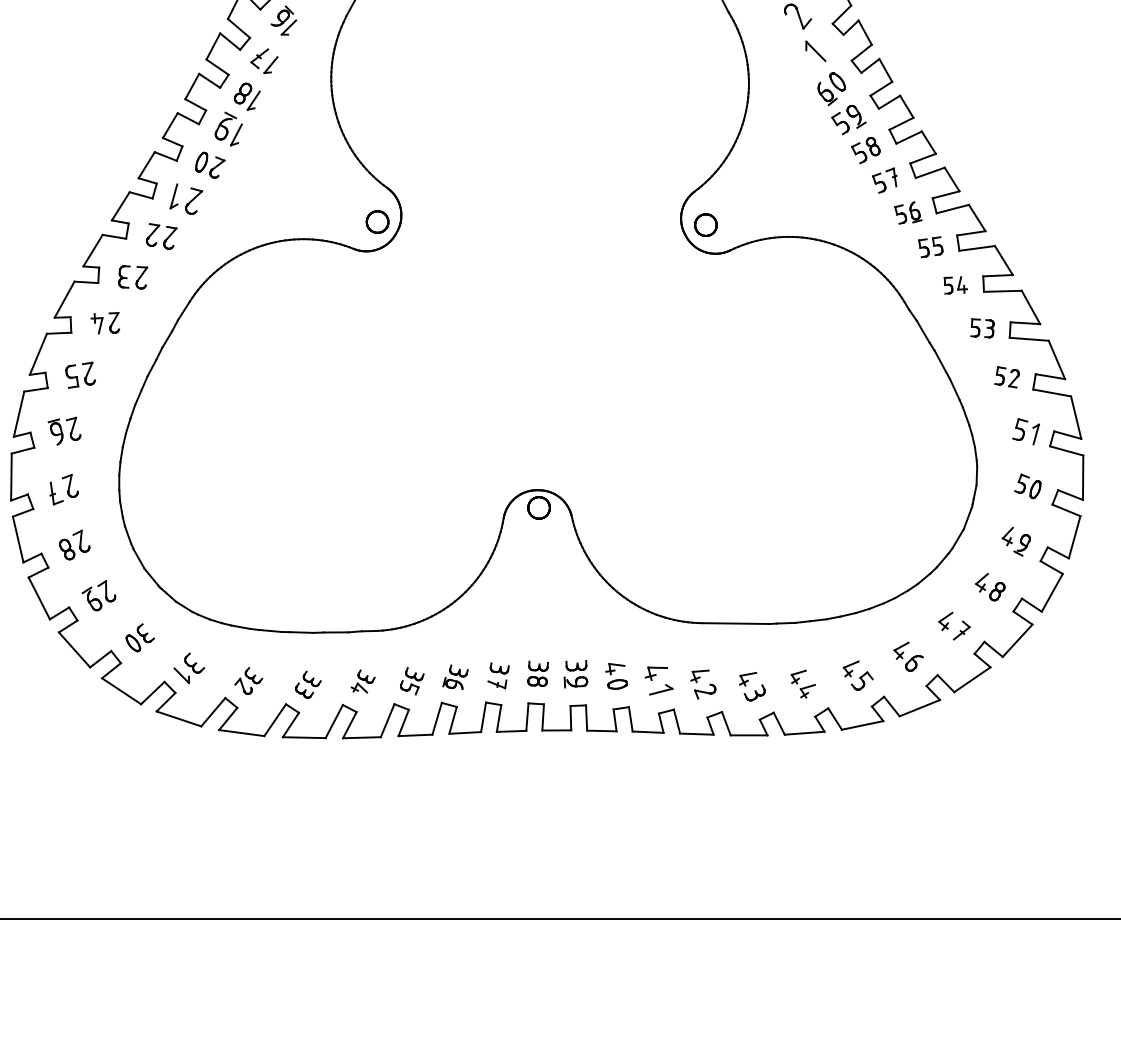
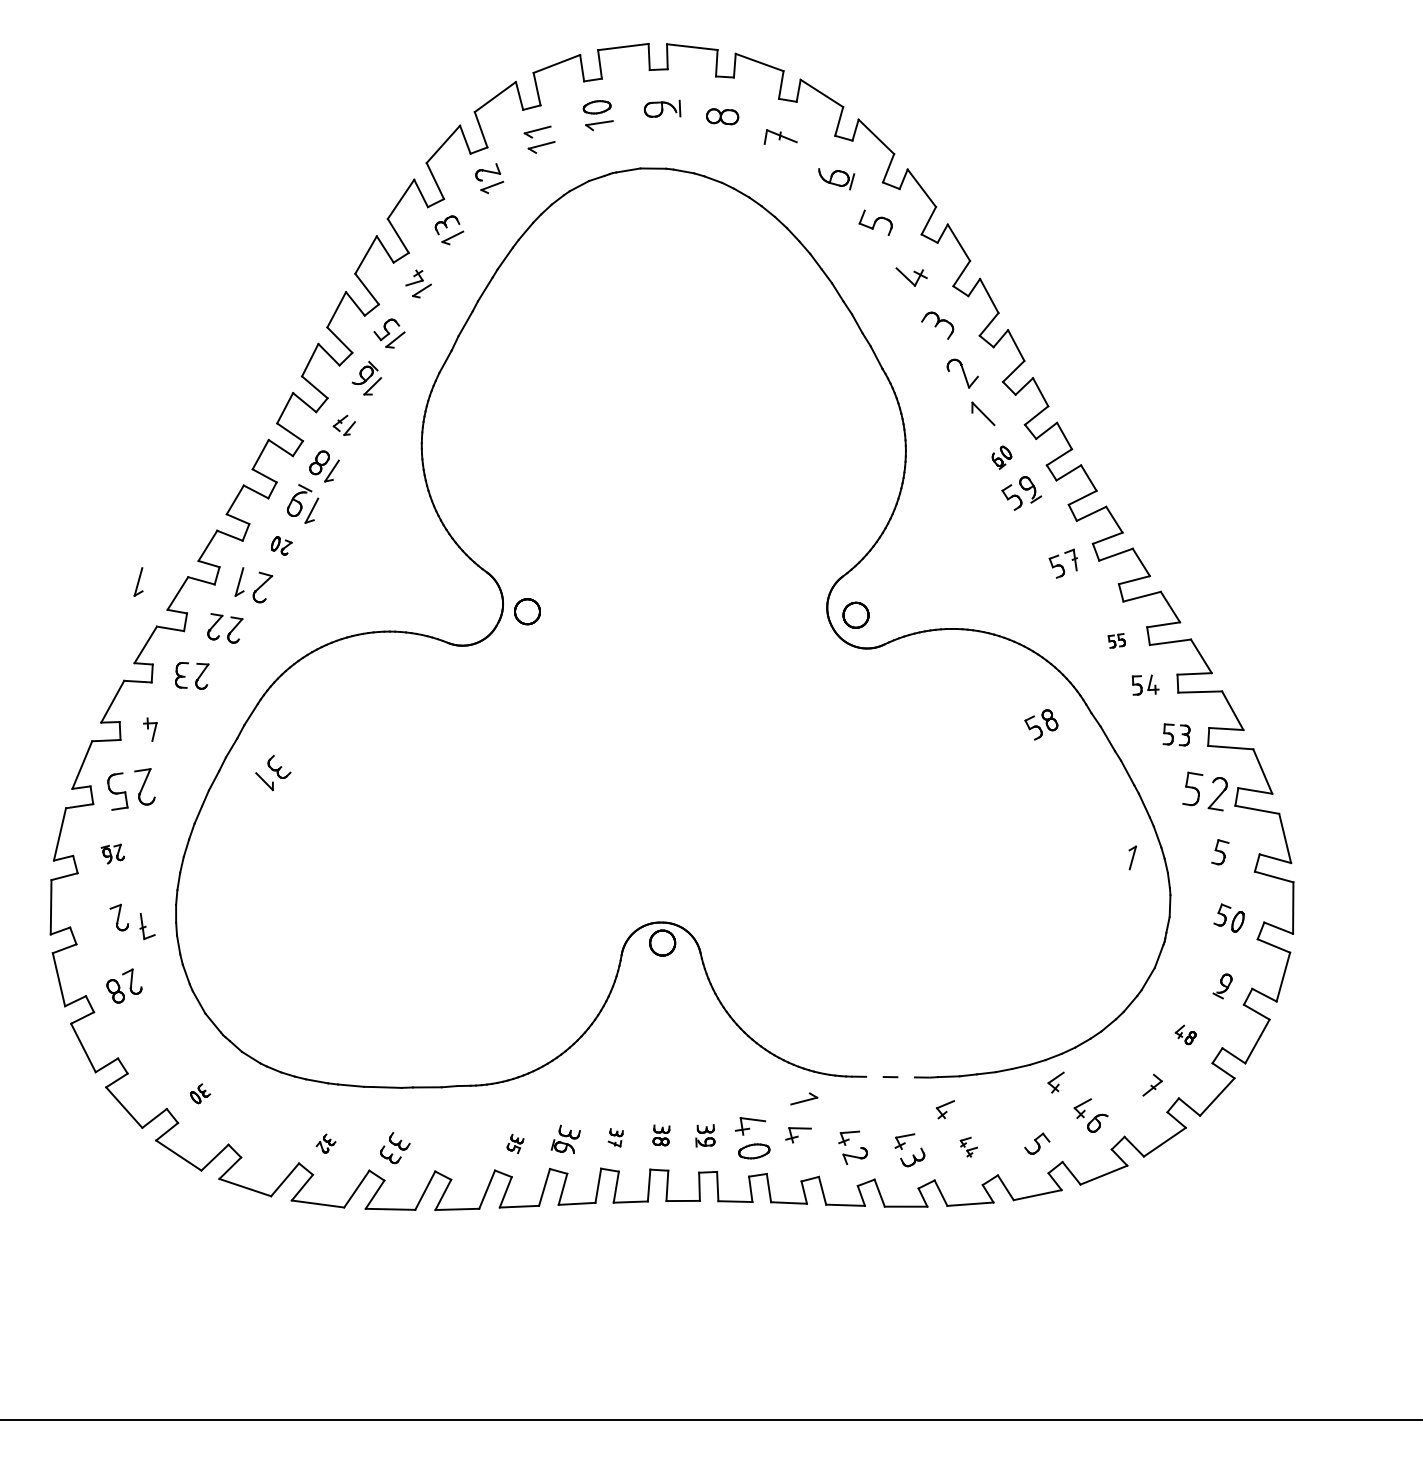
part: (264, 61) -> (344, 425), size x0.7
part: (831, 88) -> (1001, 457), size x0.6
part: (865, 150) -> (1041, 724), moved
part: (210, 164) -> (281, 545), size x0.6
part: (86, 195) -> (138, 581), added
part: (908, 212) -> (1090, 600), removed
part: (377, 221) -> (527, 611), moved
part: (930, 246) -> (1116, 640), size x0.6
part: (114, 322) -> (170, 728), removed
part: (79, 374) -> (130, 788), size x1.4
part: (1006, 377) -> (1204, 791), size x1.6
part: (64, 430) -> (112, 853), size x0.6
part: (1035, 434) -> (1132, 857), moved
part: (56, 493) -> (147, 926), moved
part: (1007, 536) -> (1205, 976), removed
part: (990, 586) -> (1185, 1034), size x0.6
part: (98, 595) -> (152, 1044), removed
part: (945, 621) -> (1055, 1082), moved
line: (736, 623) -> (891, 1077), solid -> dashed
part: (140, 637) -> (200, 1093), size x0.6
part: (189, 667) -> (273, 772), moved
part: (851, 668) -> (945, 1109), moved
part: (538, 673) -> (661, 1135), size x0.7
part: (576, 673) -> (705, 1135), size x0.7
part: (498, 675) -> (615, 1137), size x0.6
part: (616, 676) -> (752, 1138), size x1.4
part: (248, 680) -> (325, 1143), size x0.6
part: (362, 680) -> (458, 1143), removed
part: (412, 680) -> (515, 1143), size x0.6
part: (802, 683) -> (968, 1146), size x0.6
part: (661, 689) -> (804, 1098), moved

